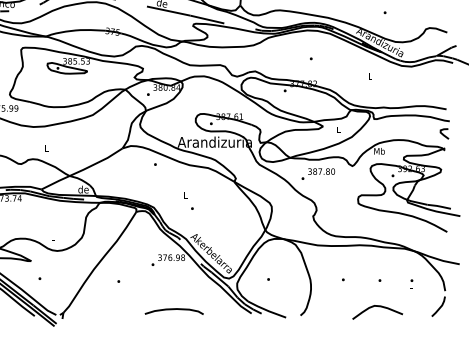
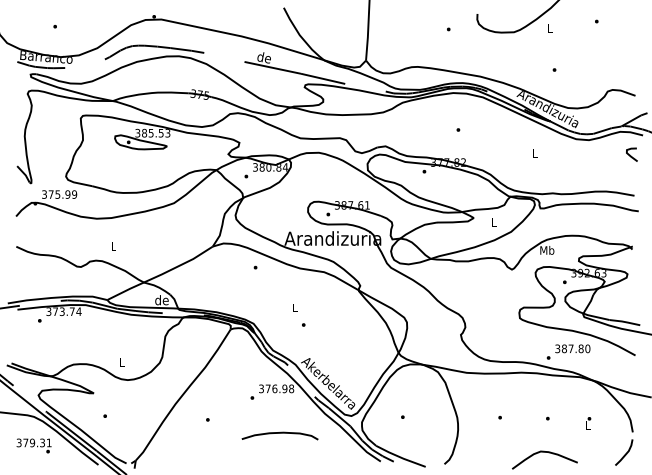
curve: (443, 133) -> (630, 154), moved
text: (318, 173) -> (568, 351), moved
curve: (173, 309) -> (279, 433), moved

